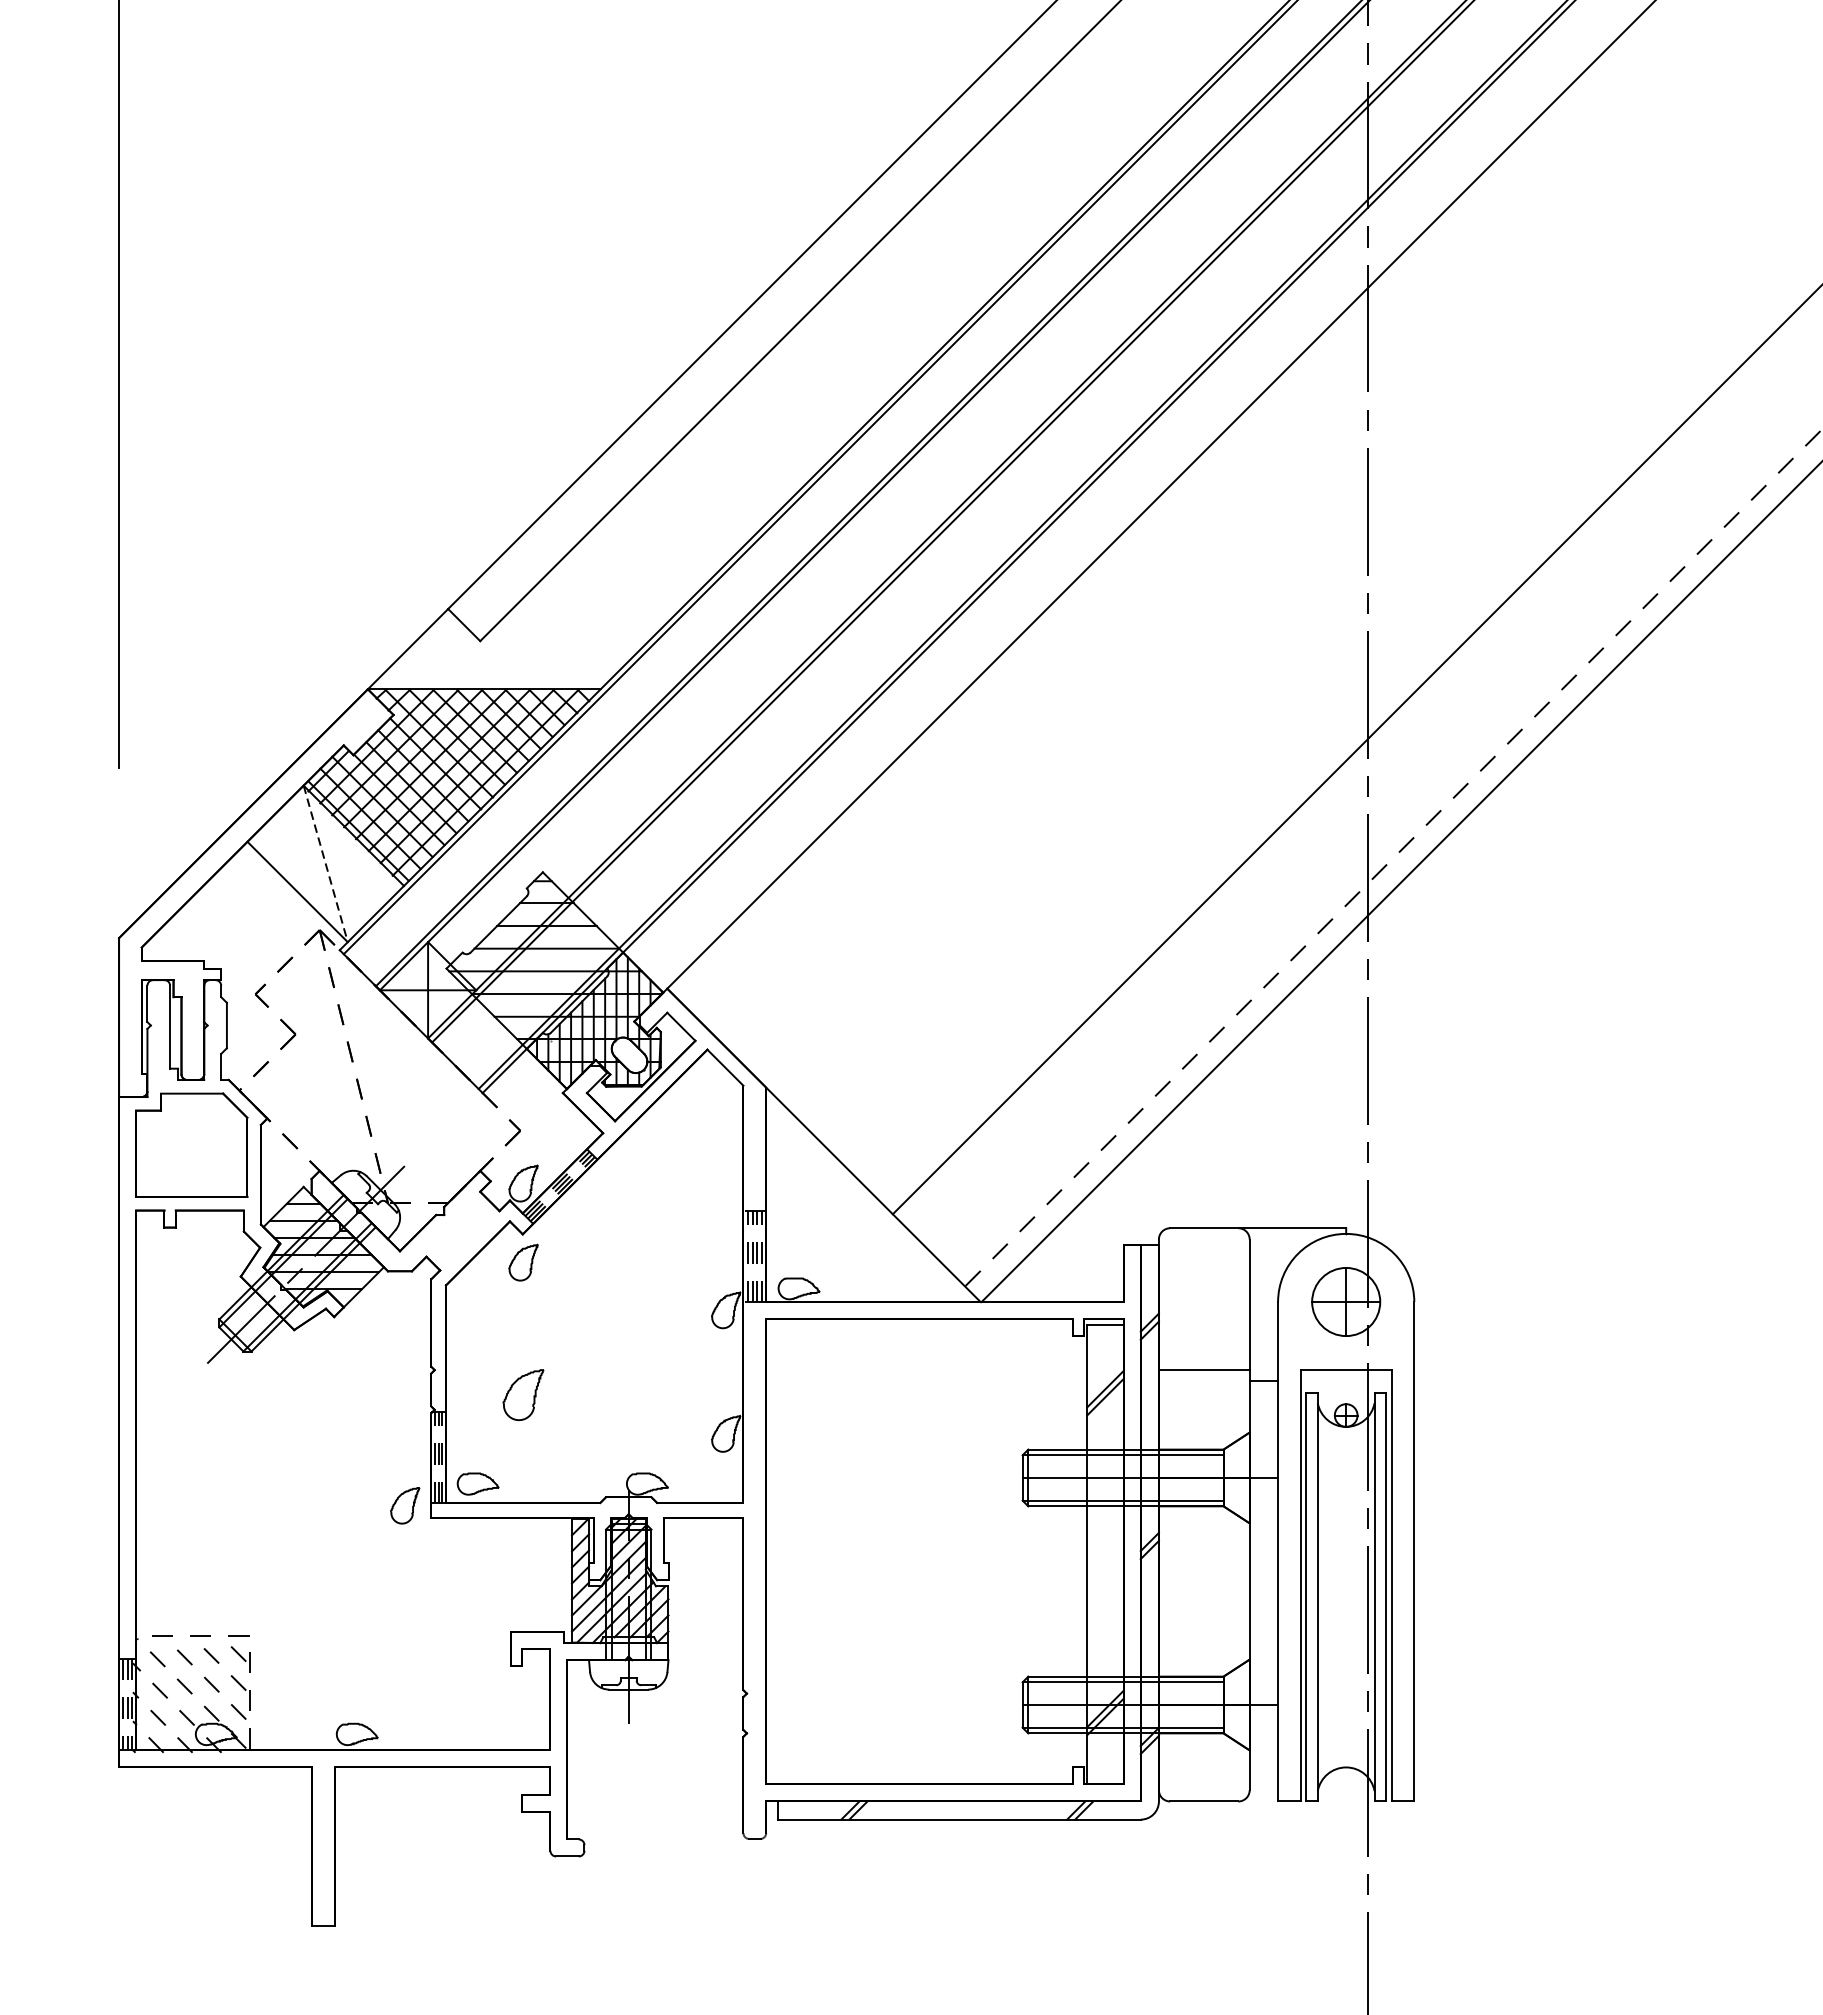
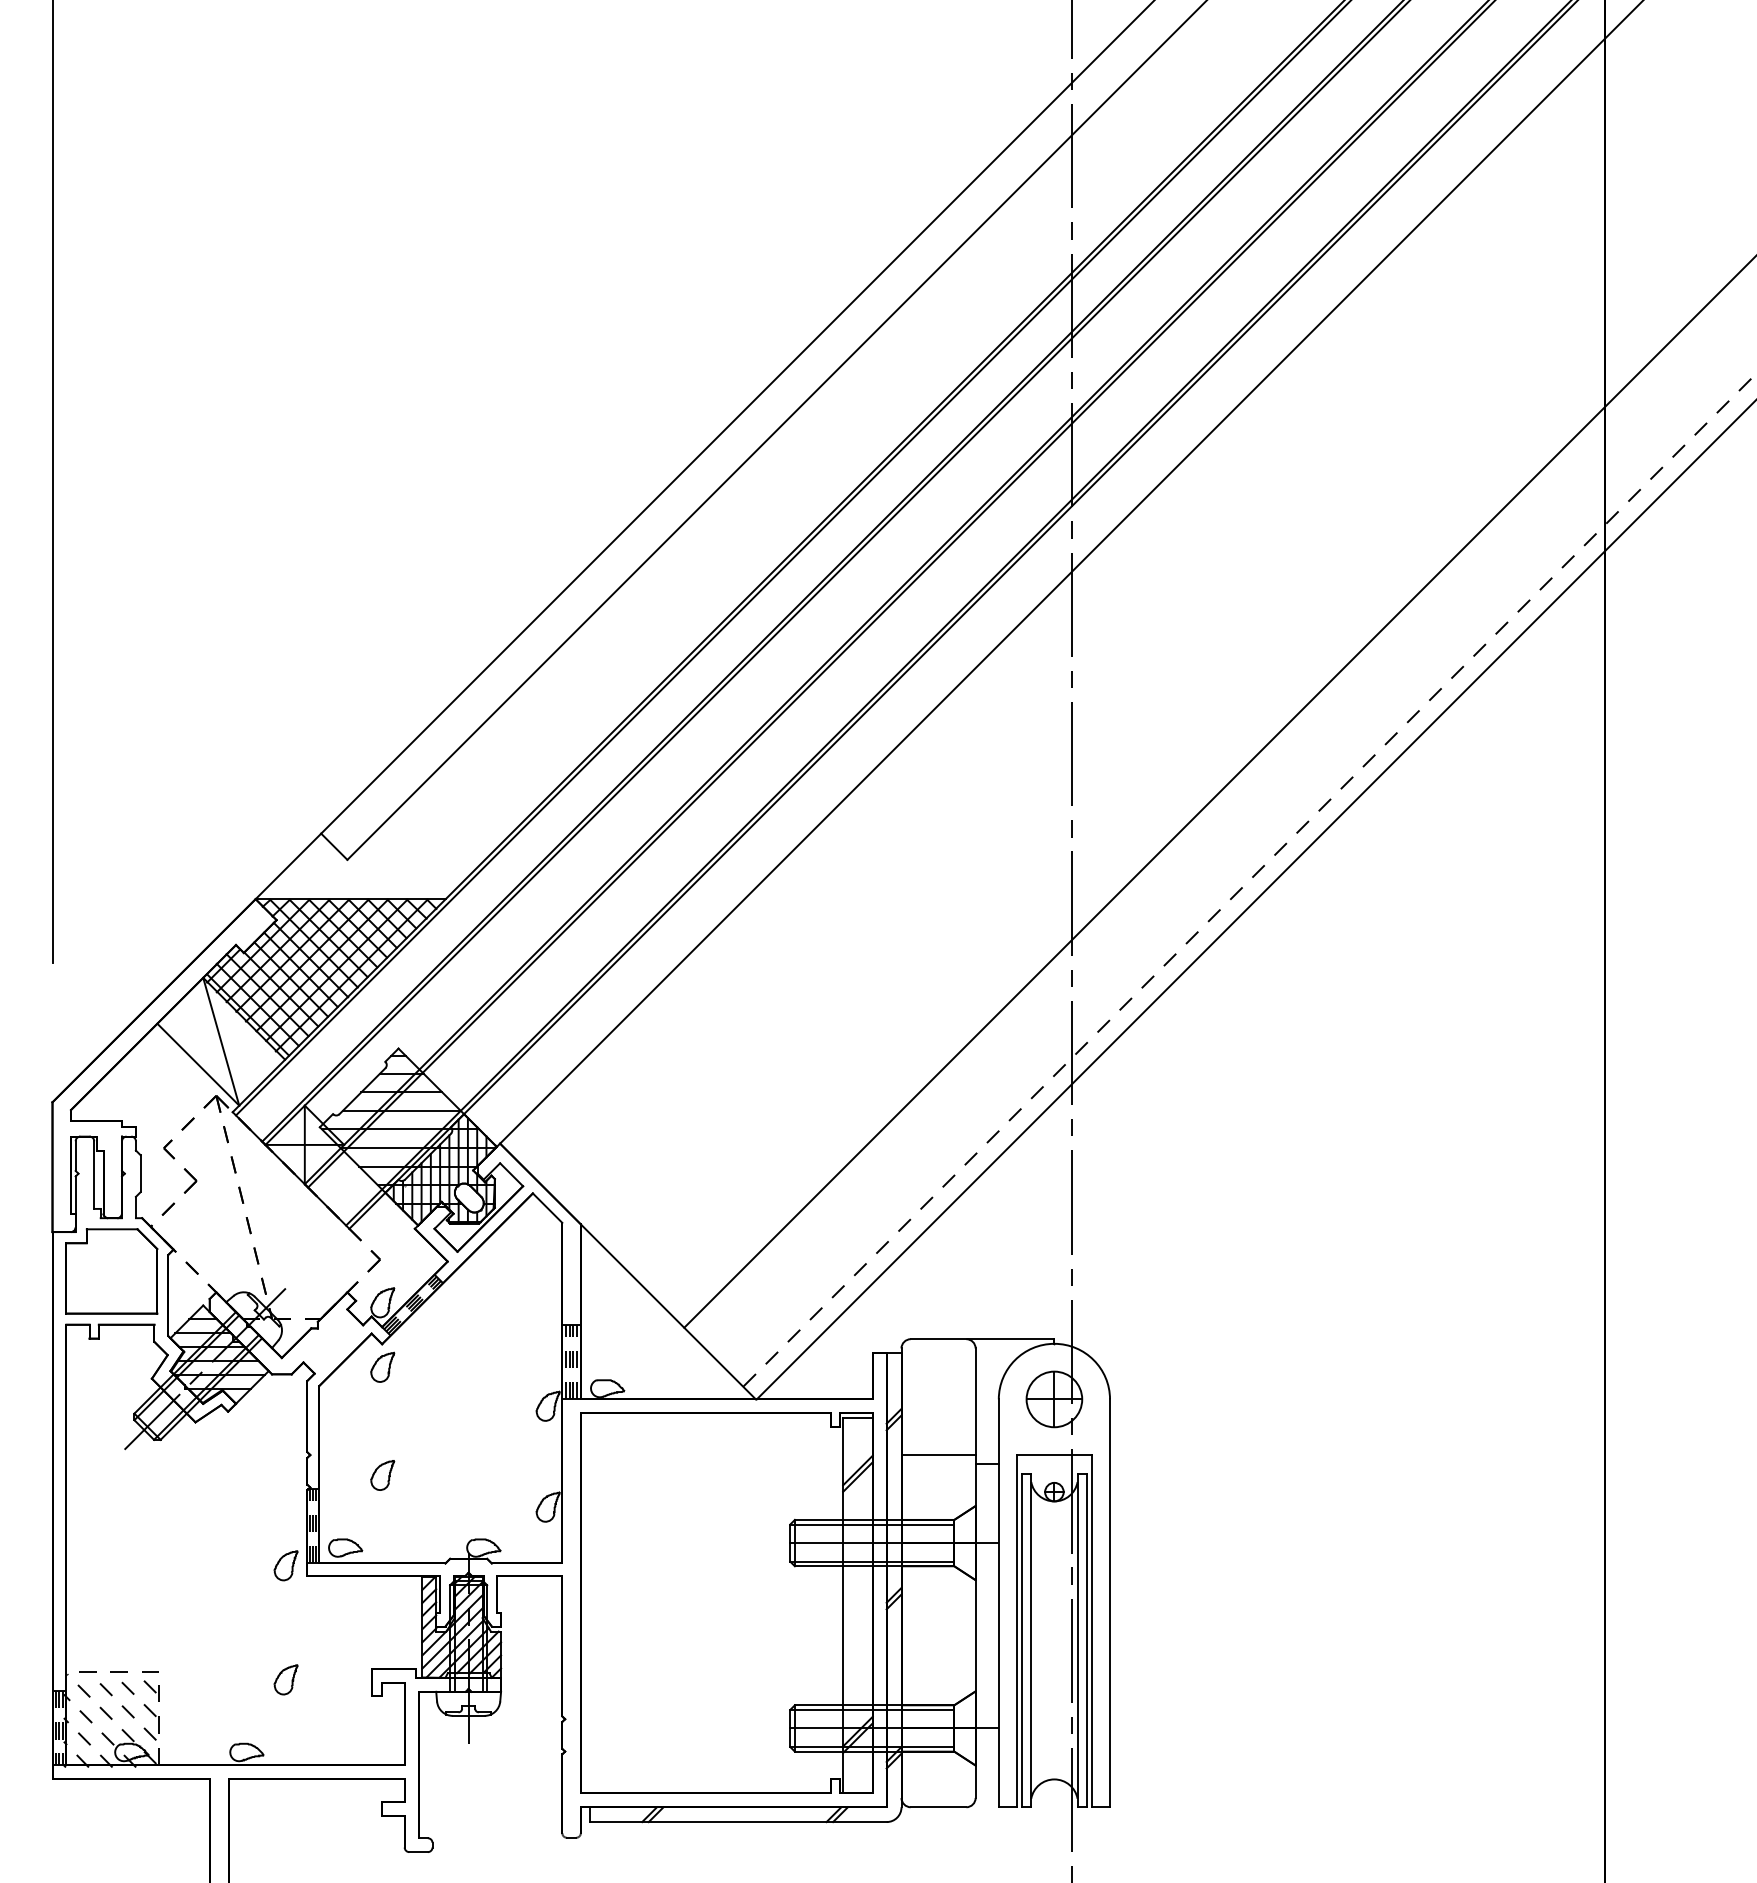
line: (326, 864) -> (221, 1042), dashed -> solid
part: (523, 1395) -> (382, 1475), size x0.71
part: (404, 1645) -> (285, 1679), added

